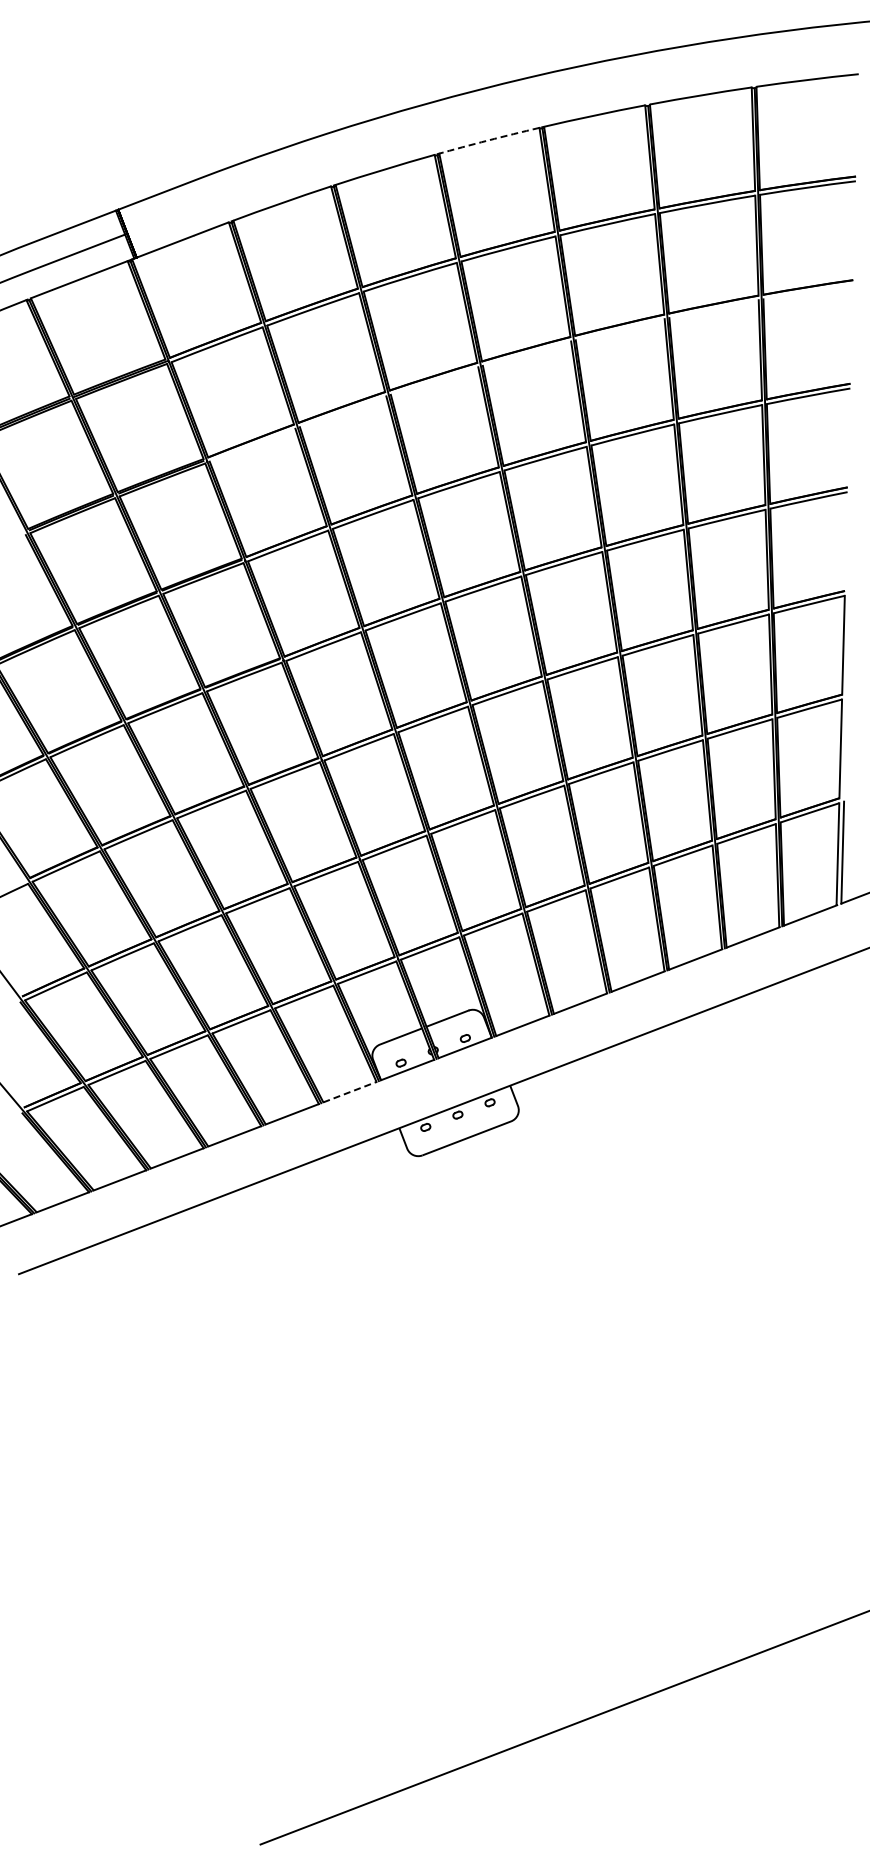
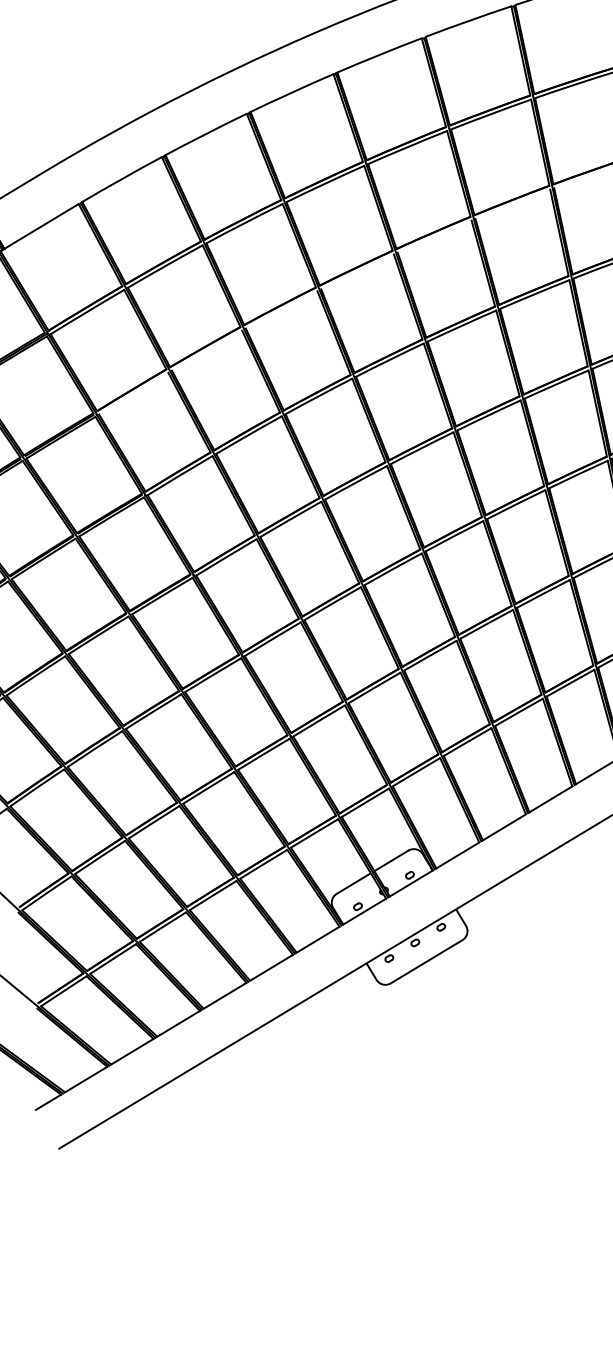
arc: (487, 140) -> (290, 93), dashed -> solid
line: (349, 1092) -> (317, 940), dashed -> solid

